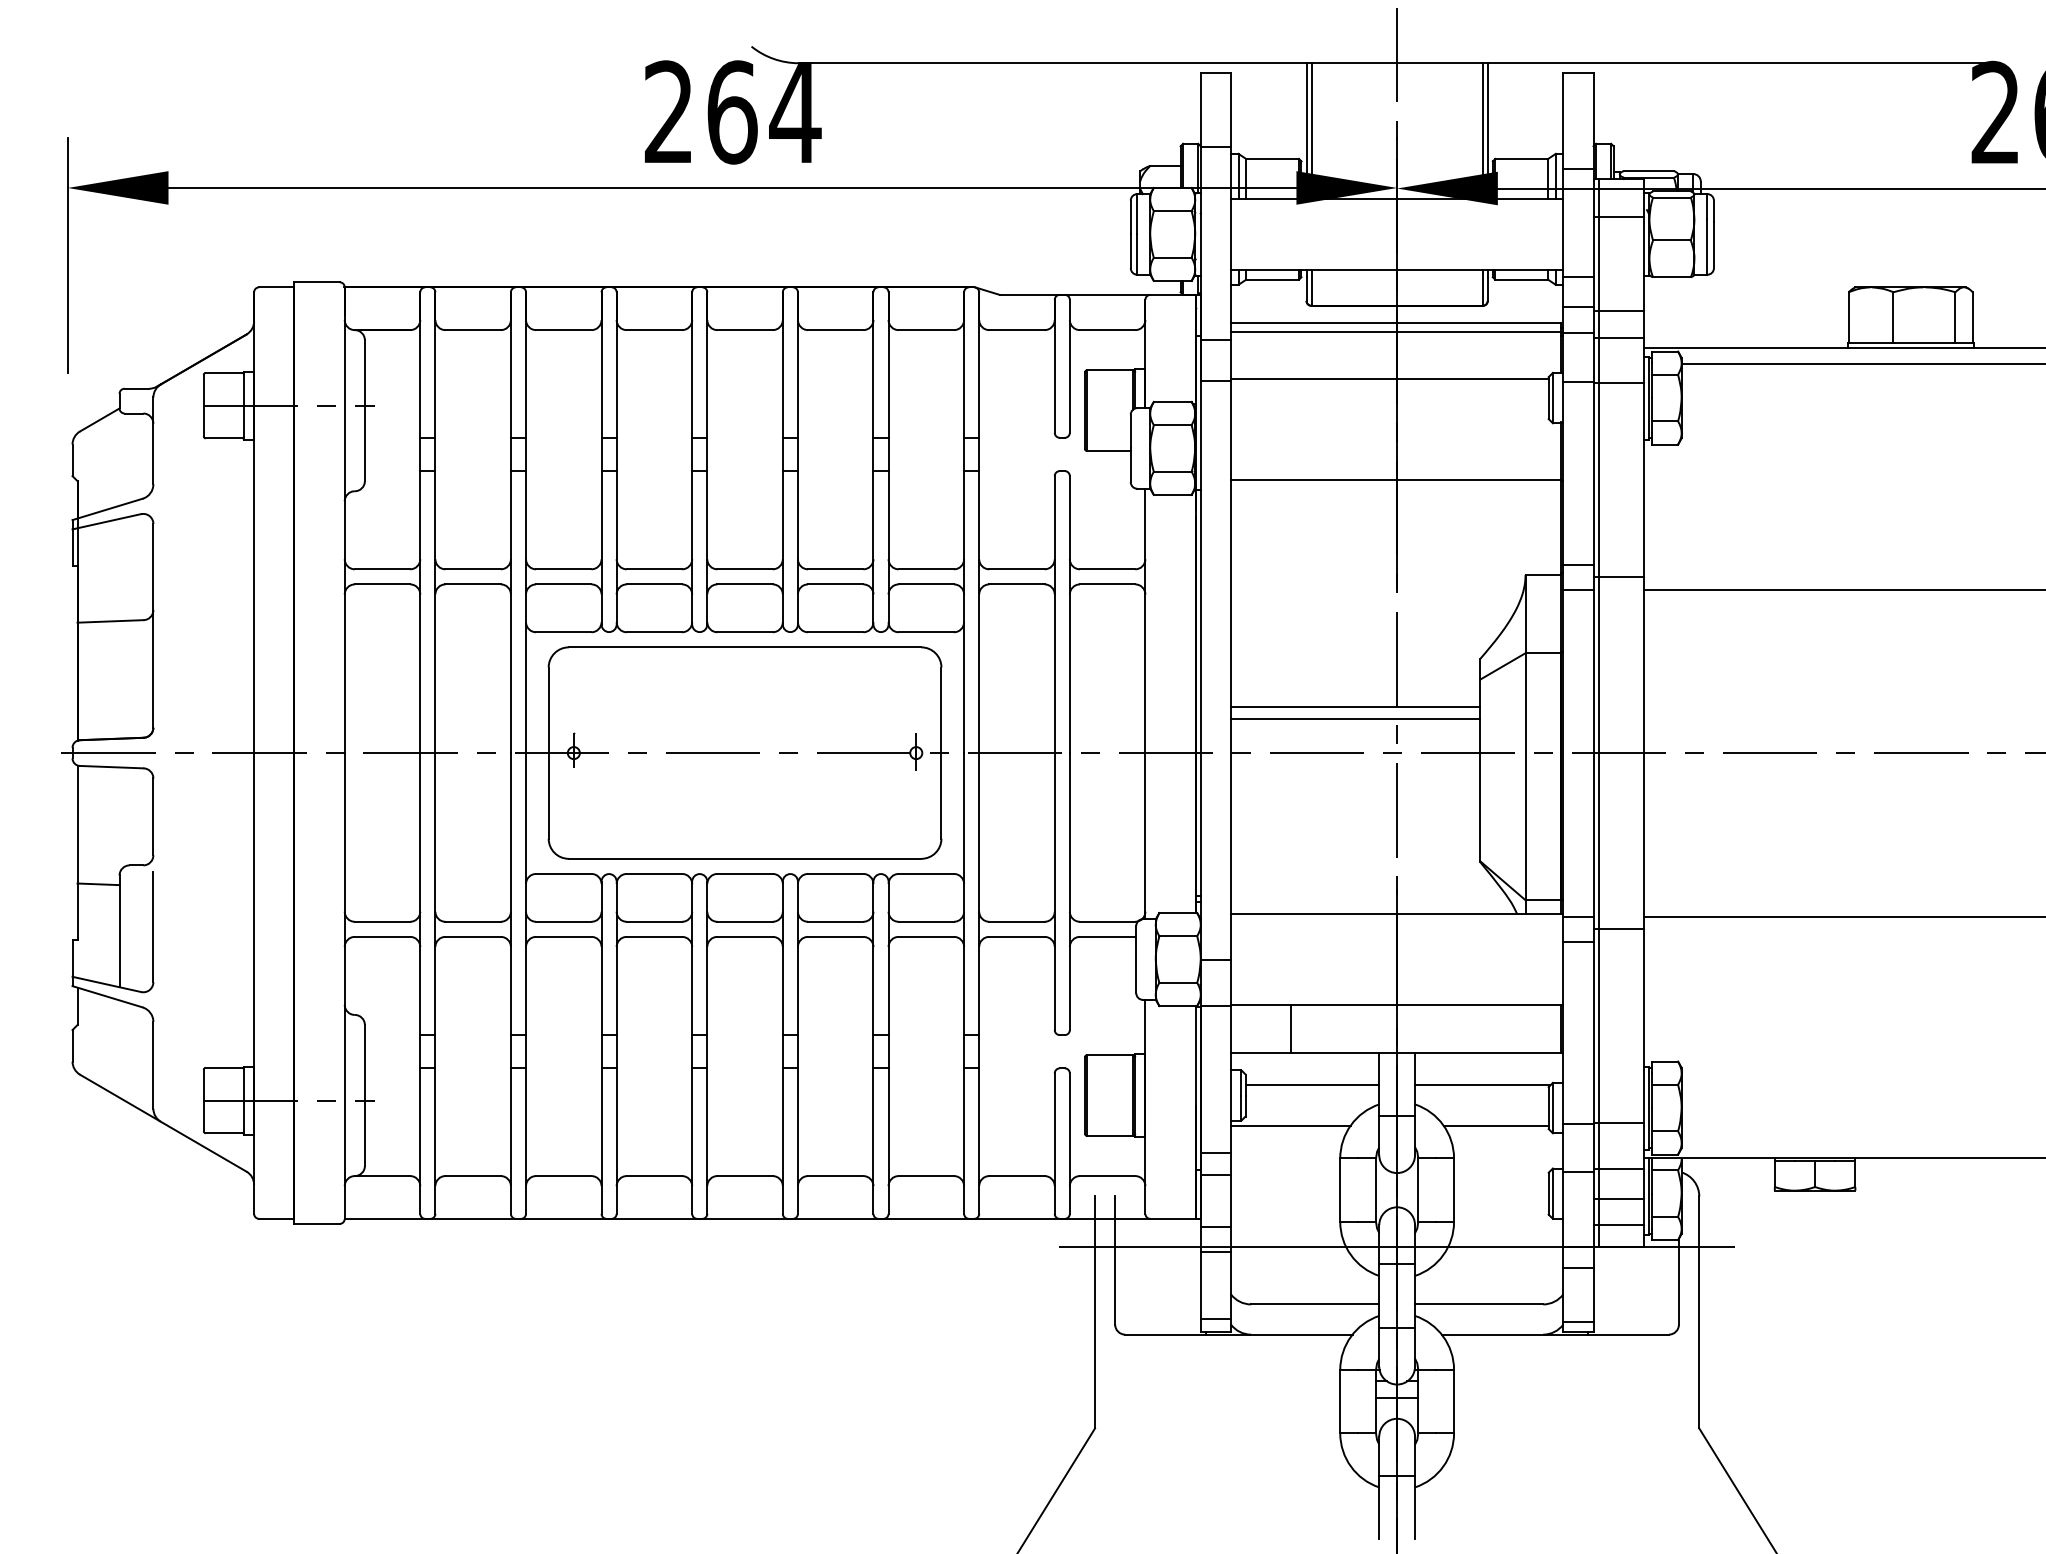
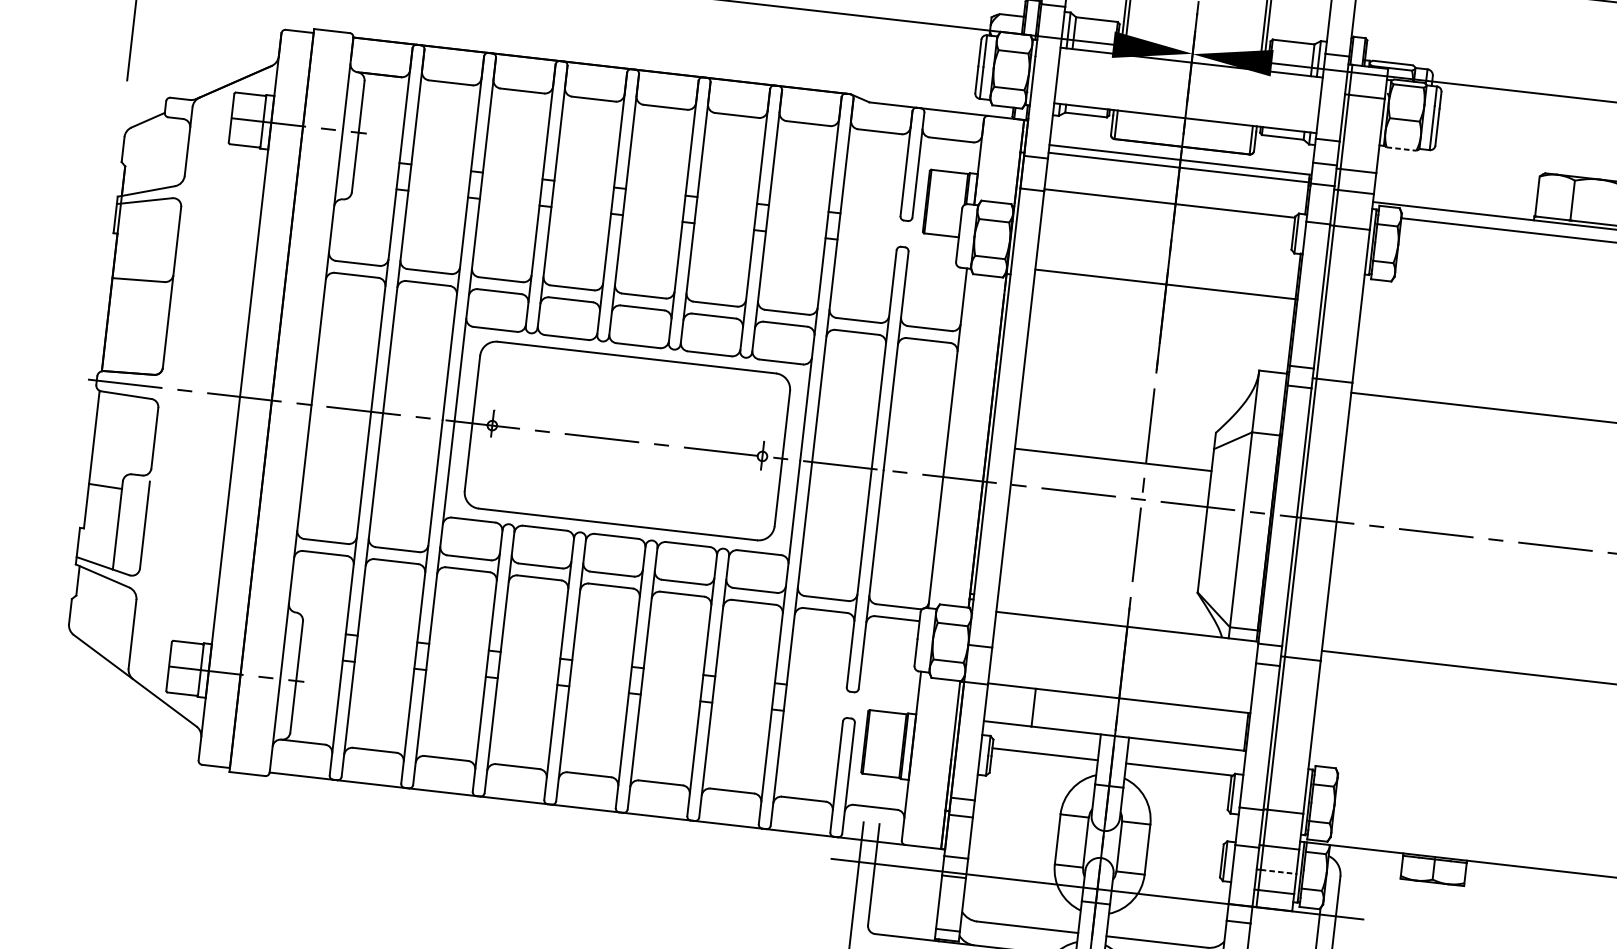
line: (1671, 277) -> (1401, 149), solid -> dashed
line: (1355, 718) -> (1112, 468), removed
line: (1290, 1125) -> (1024, 783), removed
line: (1495, 1125) -> (1186, 802), removed
line: (1621, 1199) -> (1278, 872), solid -> dashed

